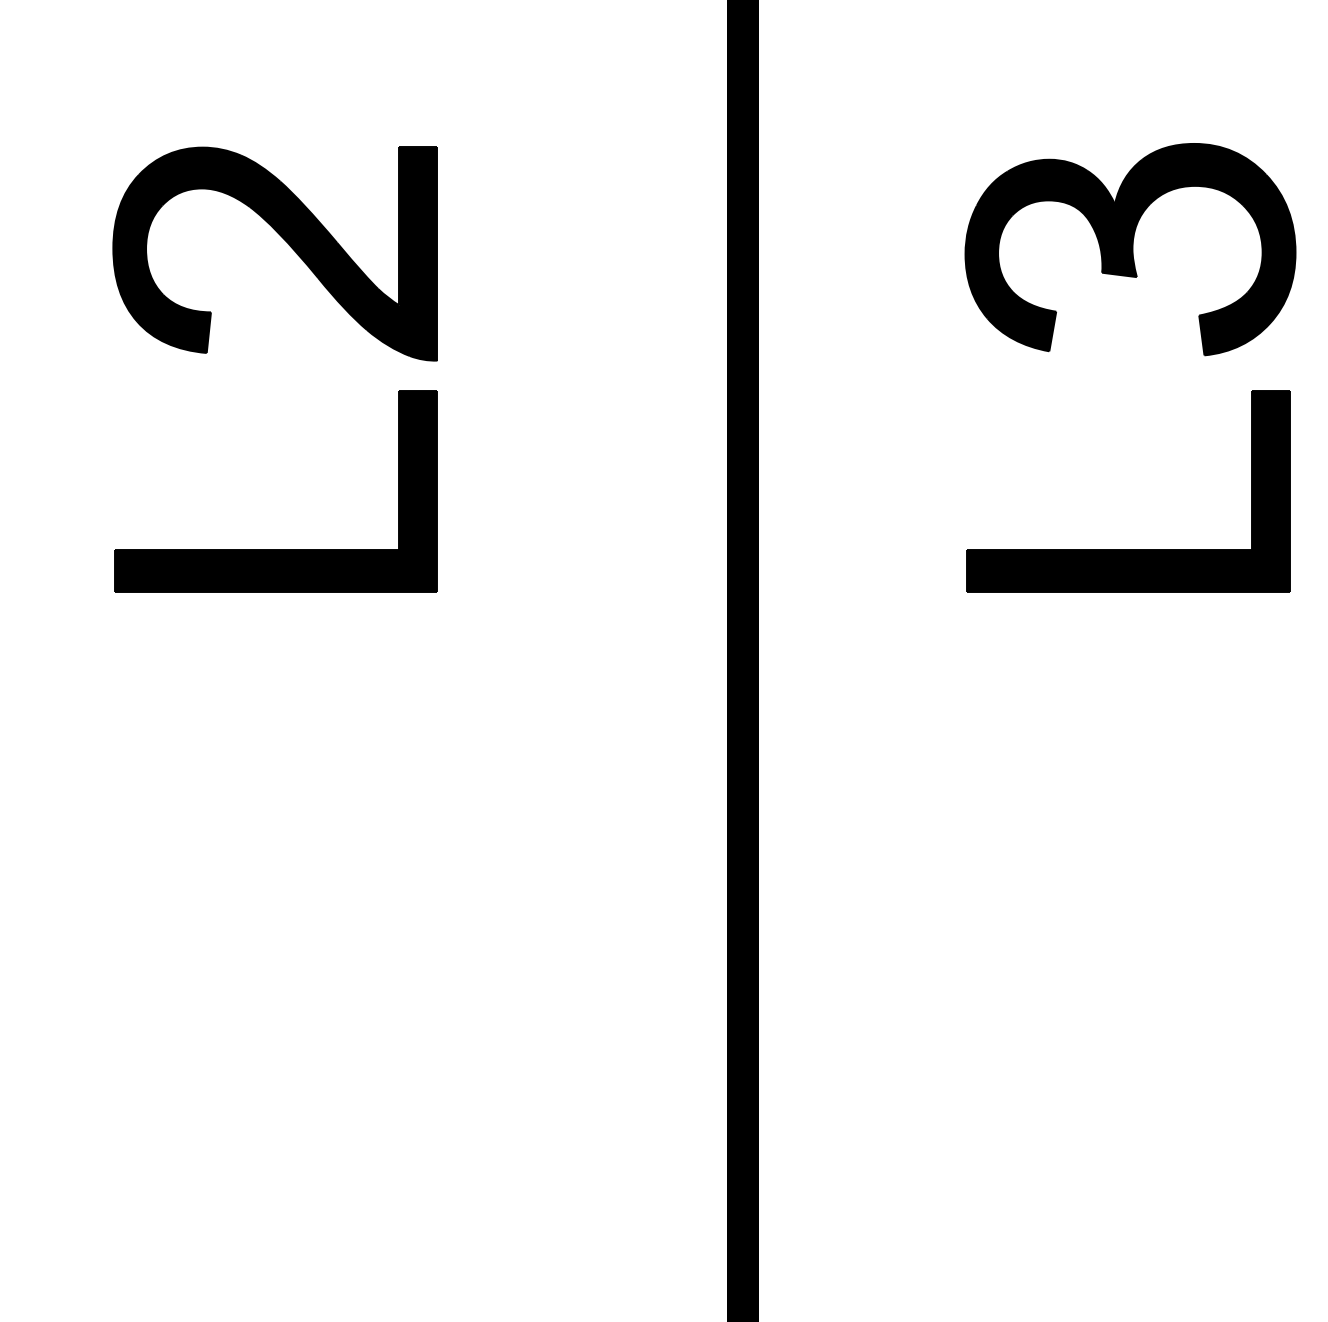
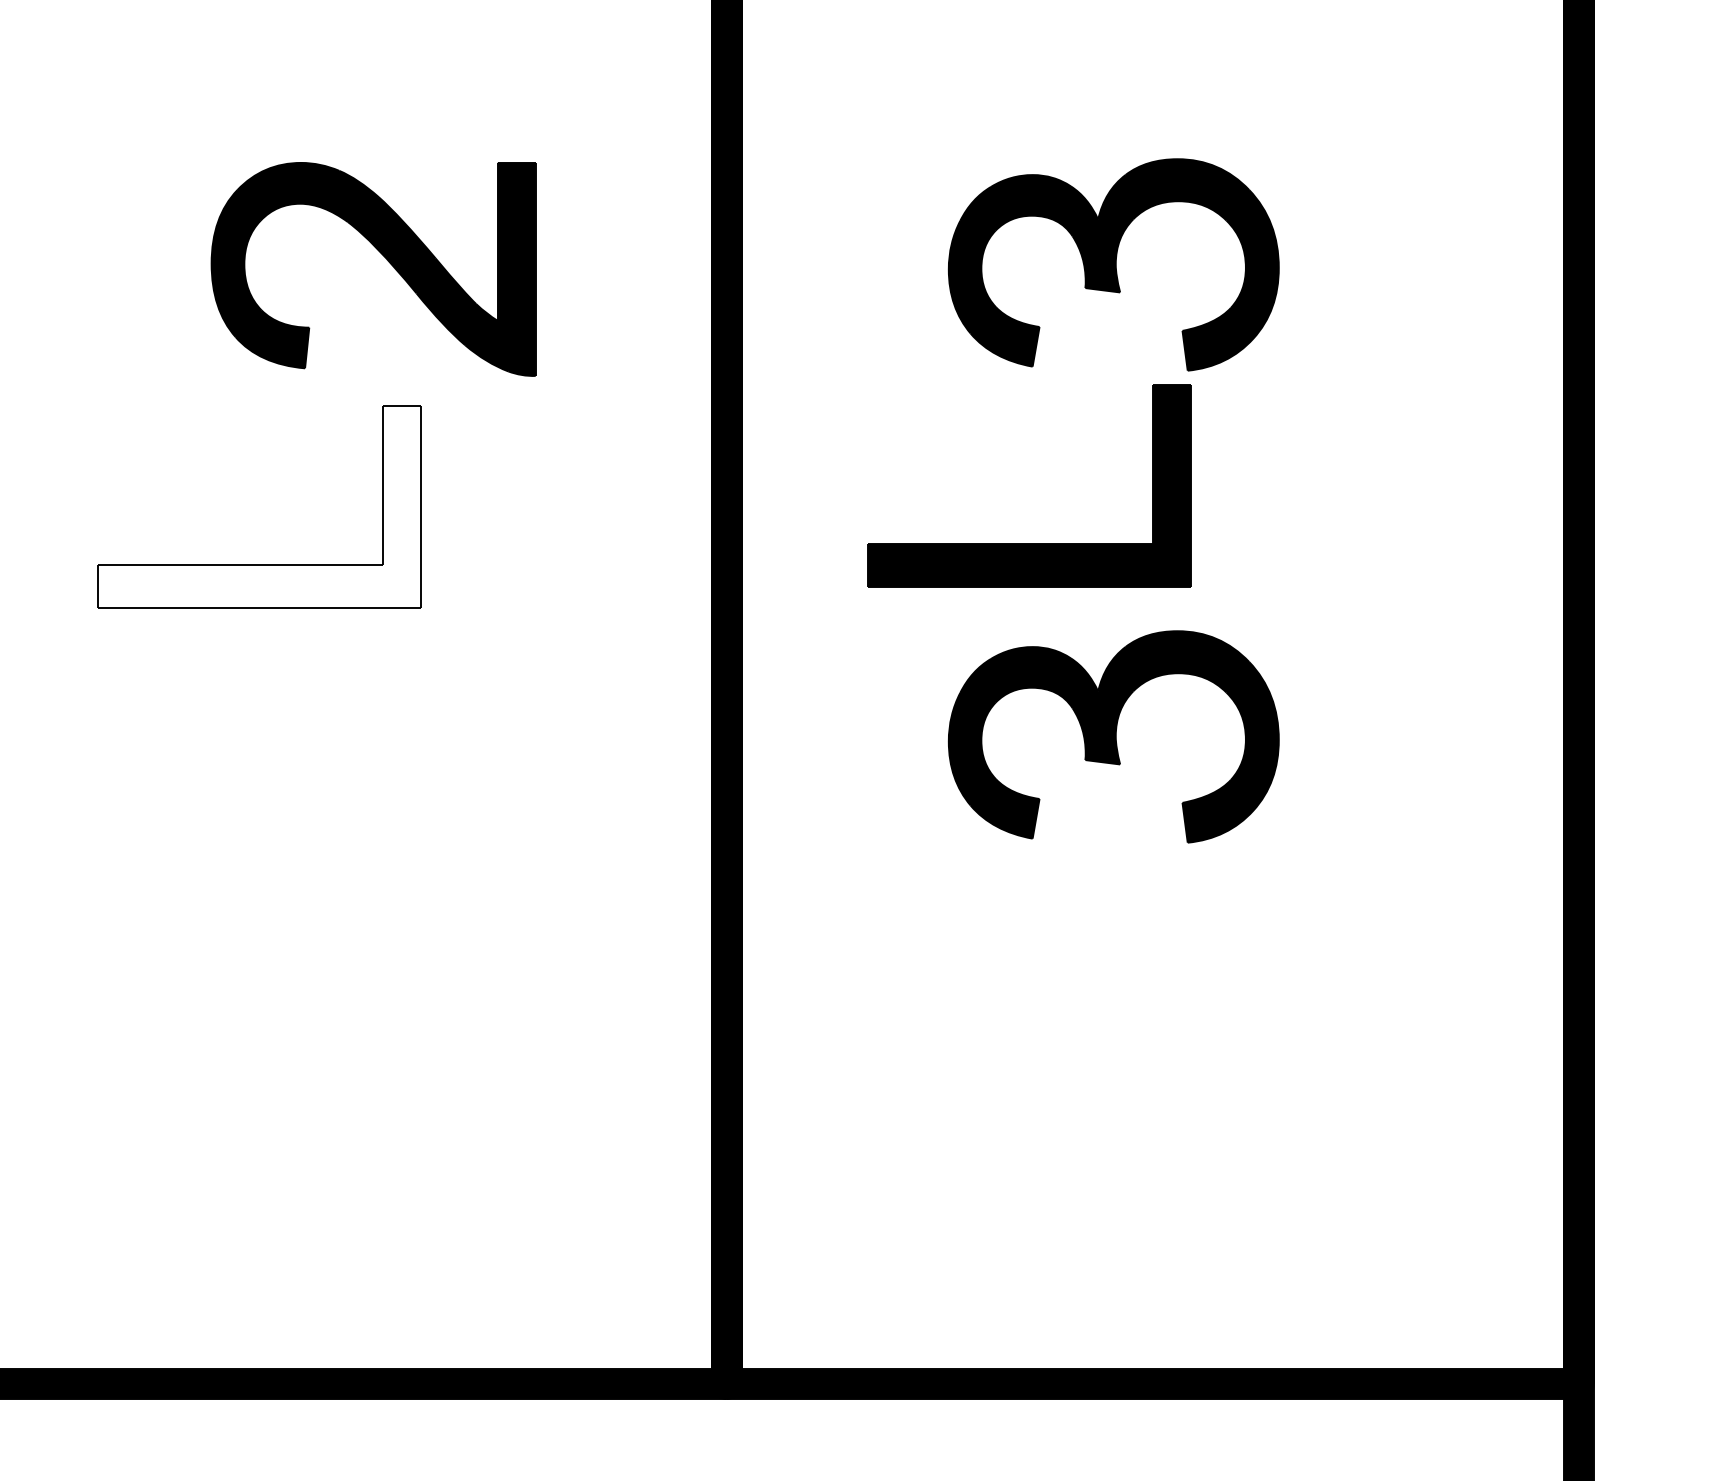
part: (289, 246) -> (387, 261), moved
fill: (275, 491) -> (258, 506), removed
part: (1128, 549) -> (1029, 543), moved
part: (1130, 721) -> (1113, 736), added

